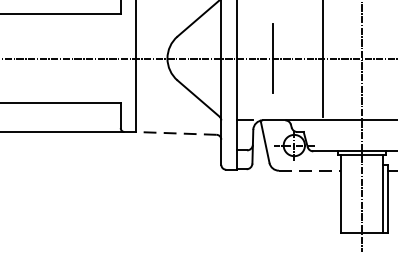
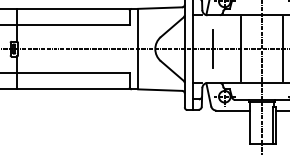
line: (175, 134) -> (159, 90), dashed -> solid
line: (310, 170) -> (233, 110), dashed -> solid

